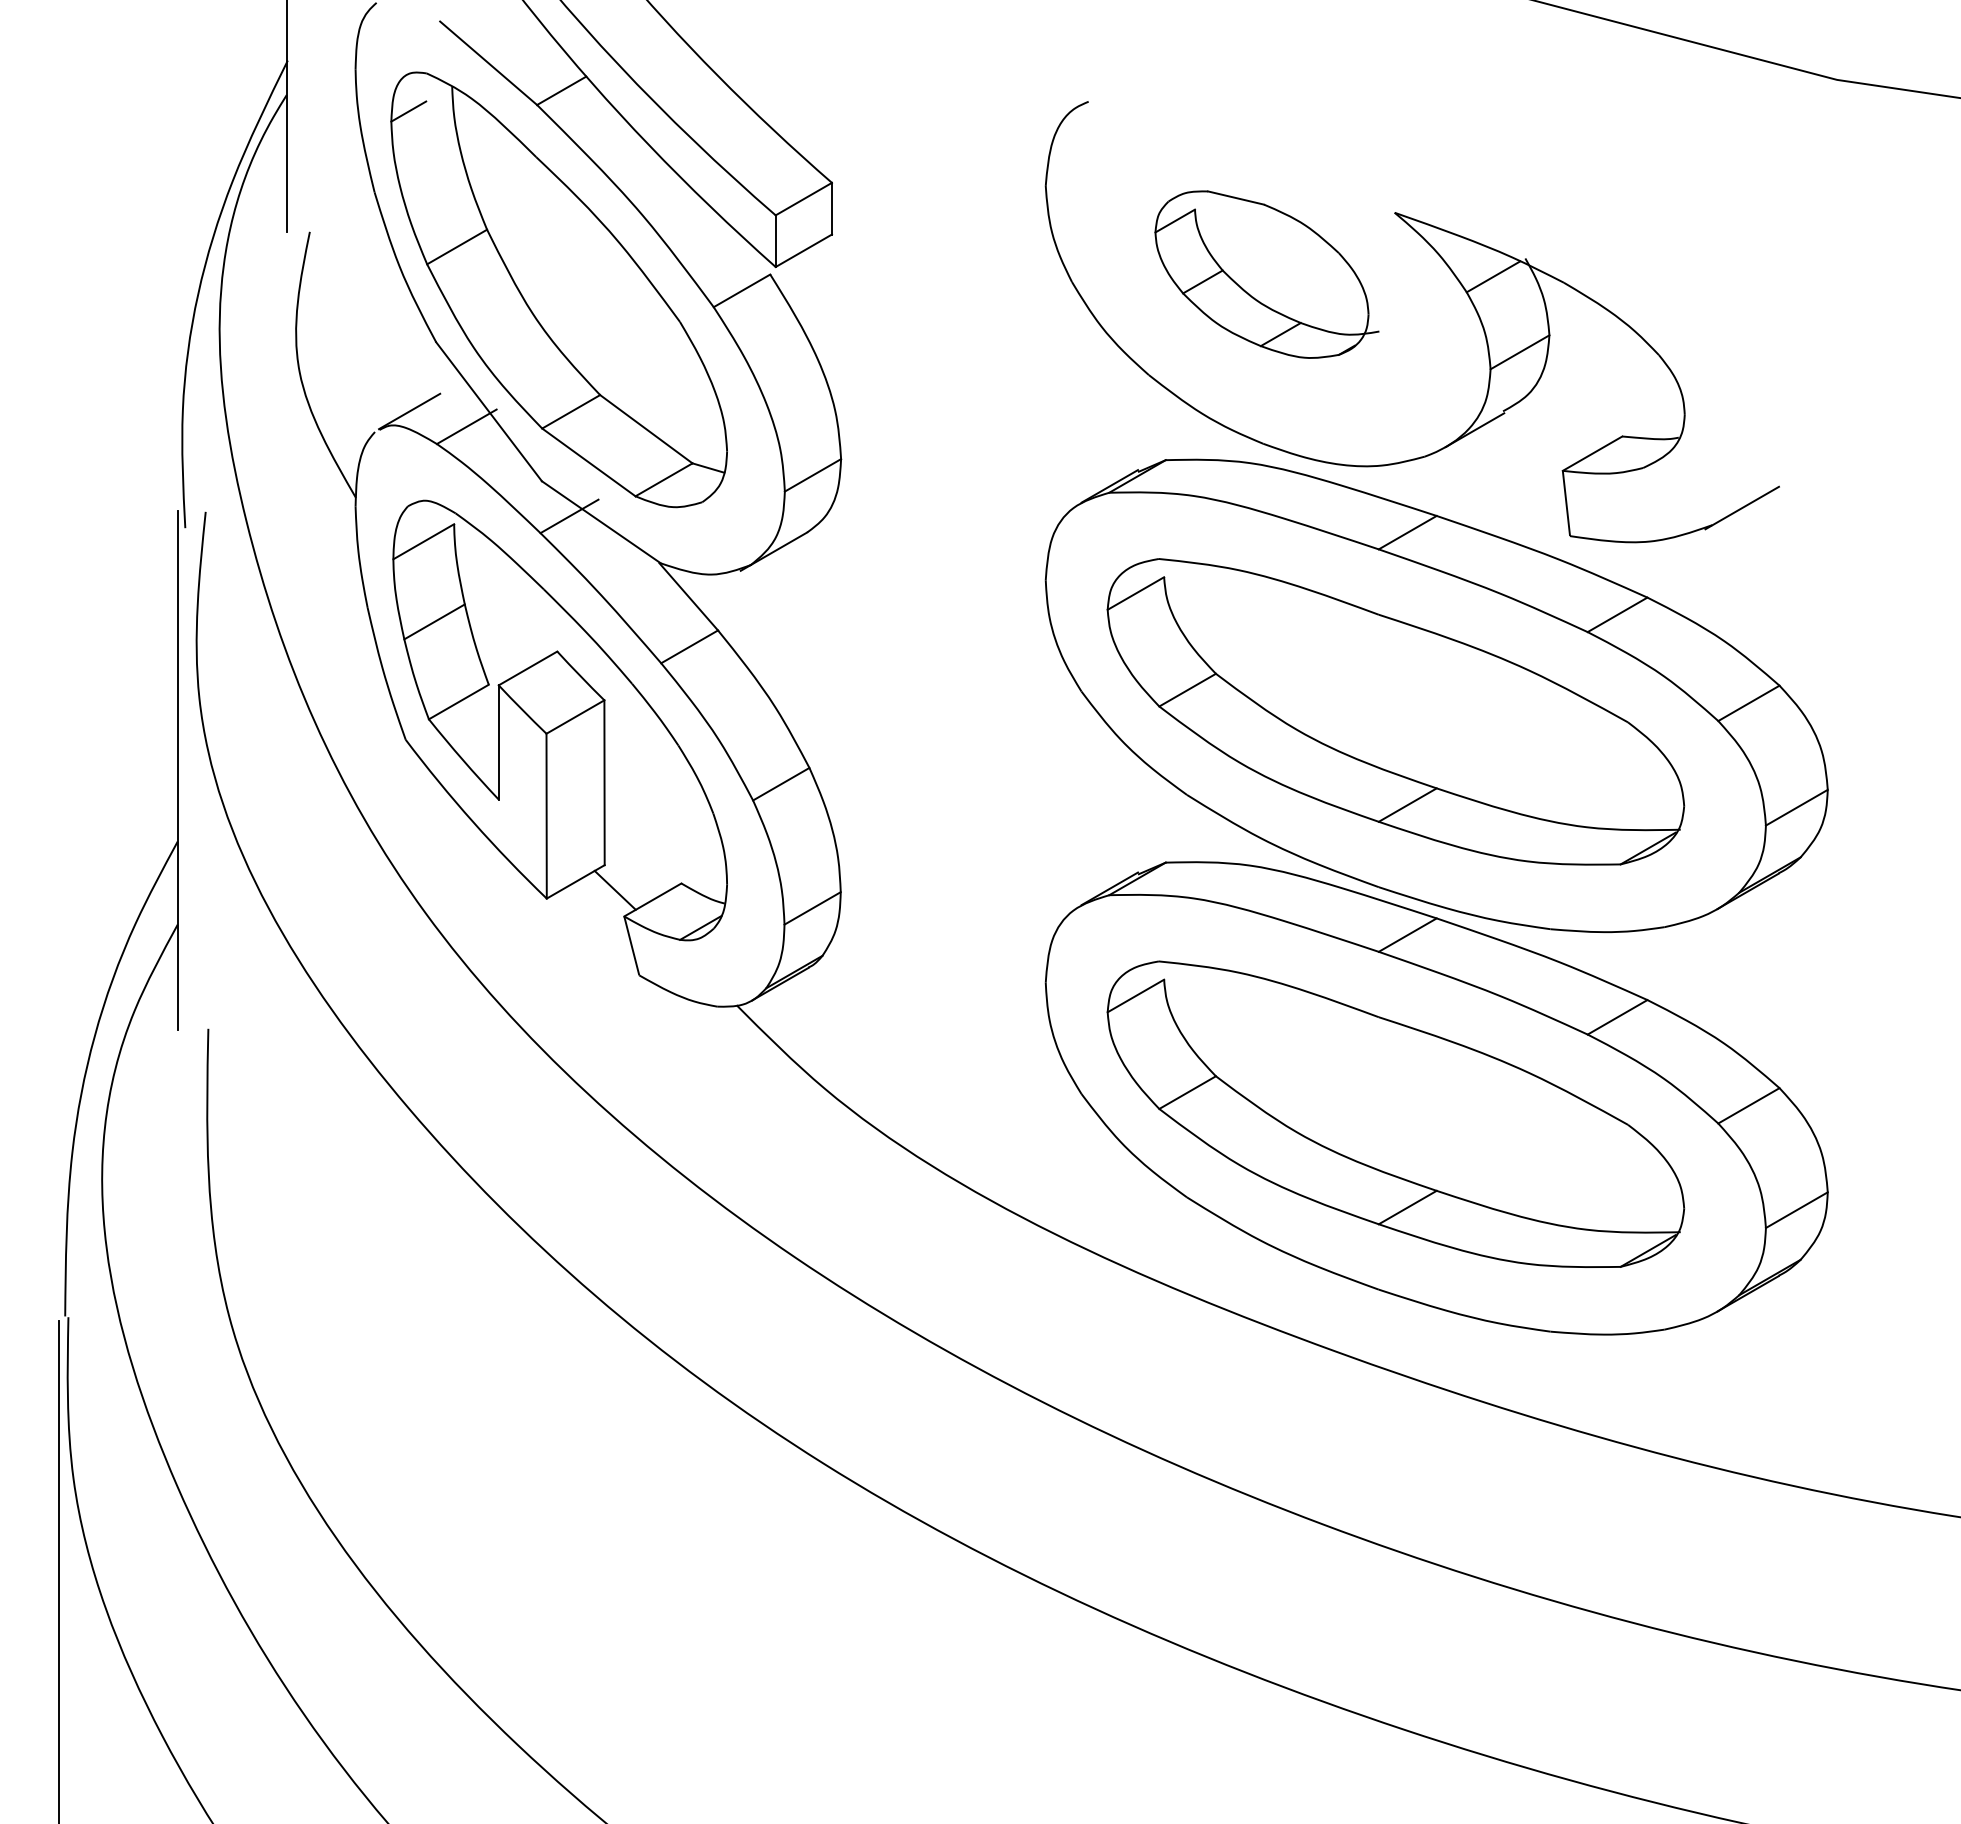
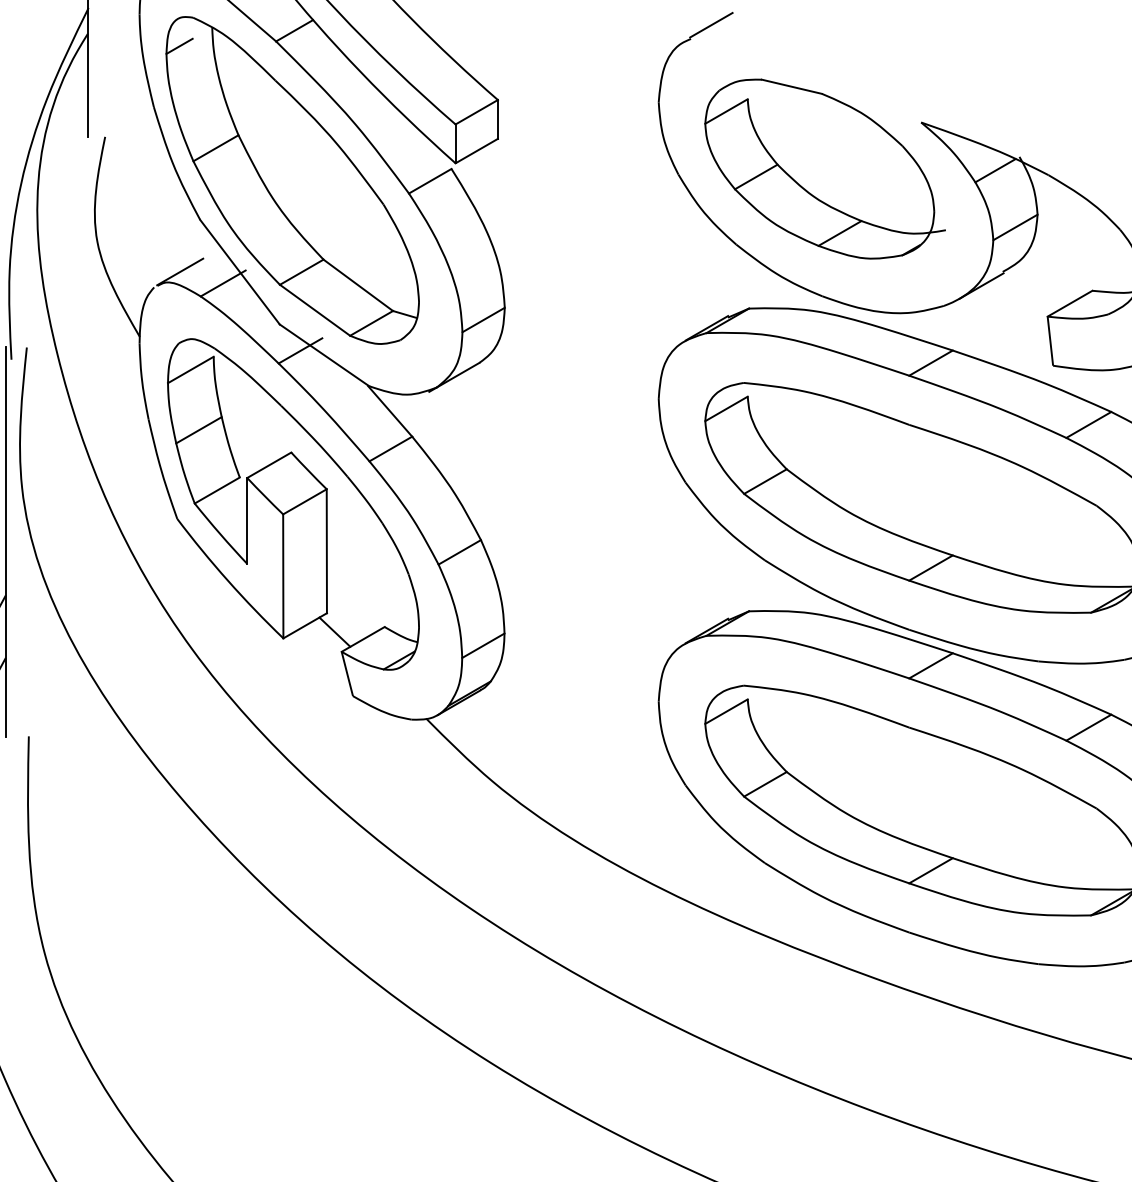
line: (1115, 83) -> (711, 25), added
part: (1266, 274) -> (824, 168), size x1.43

